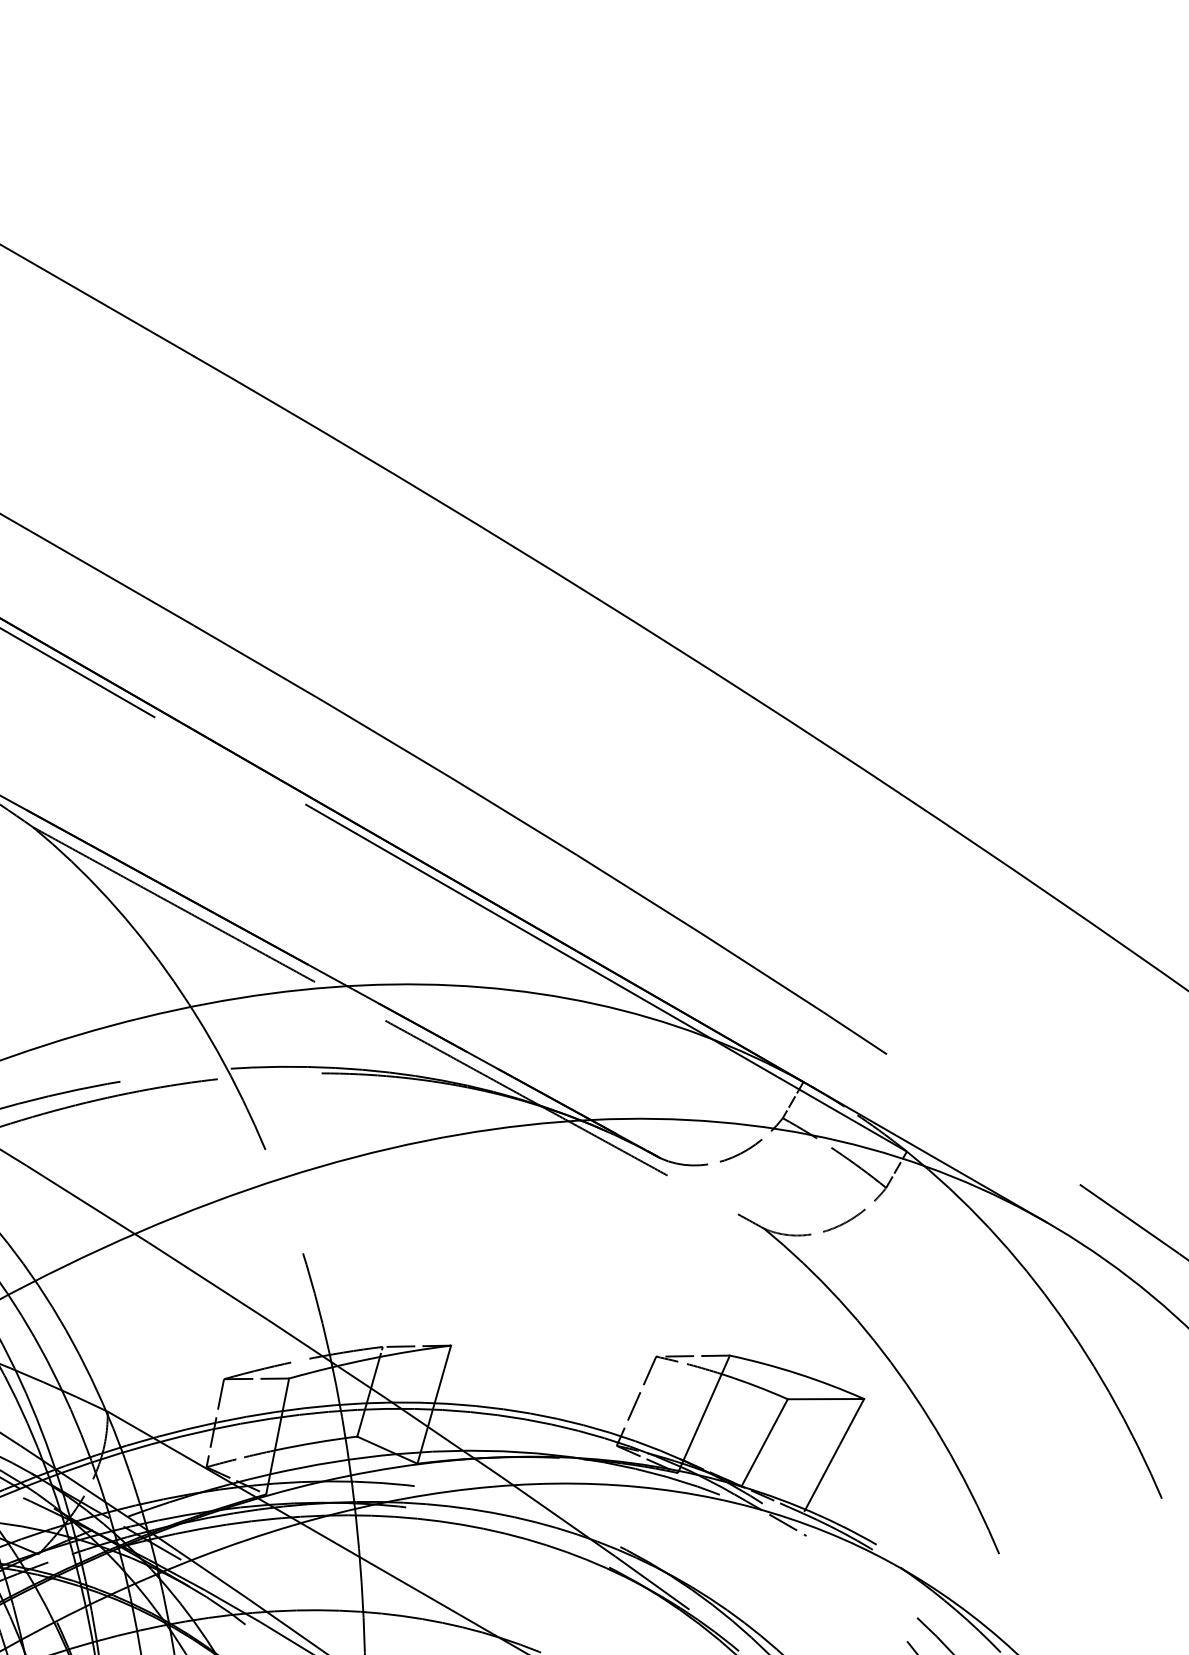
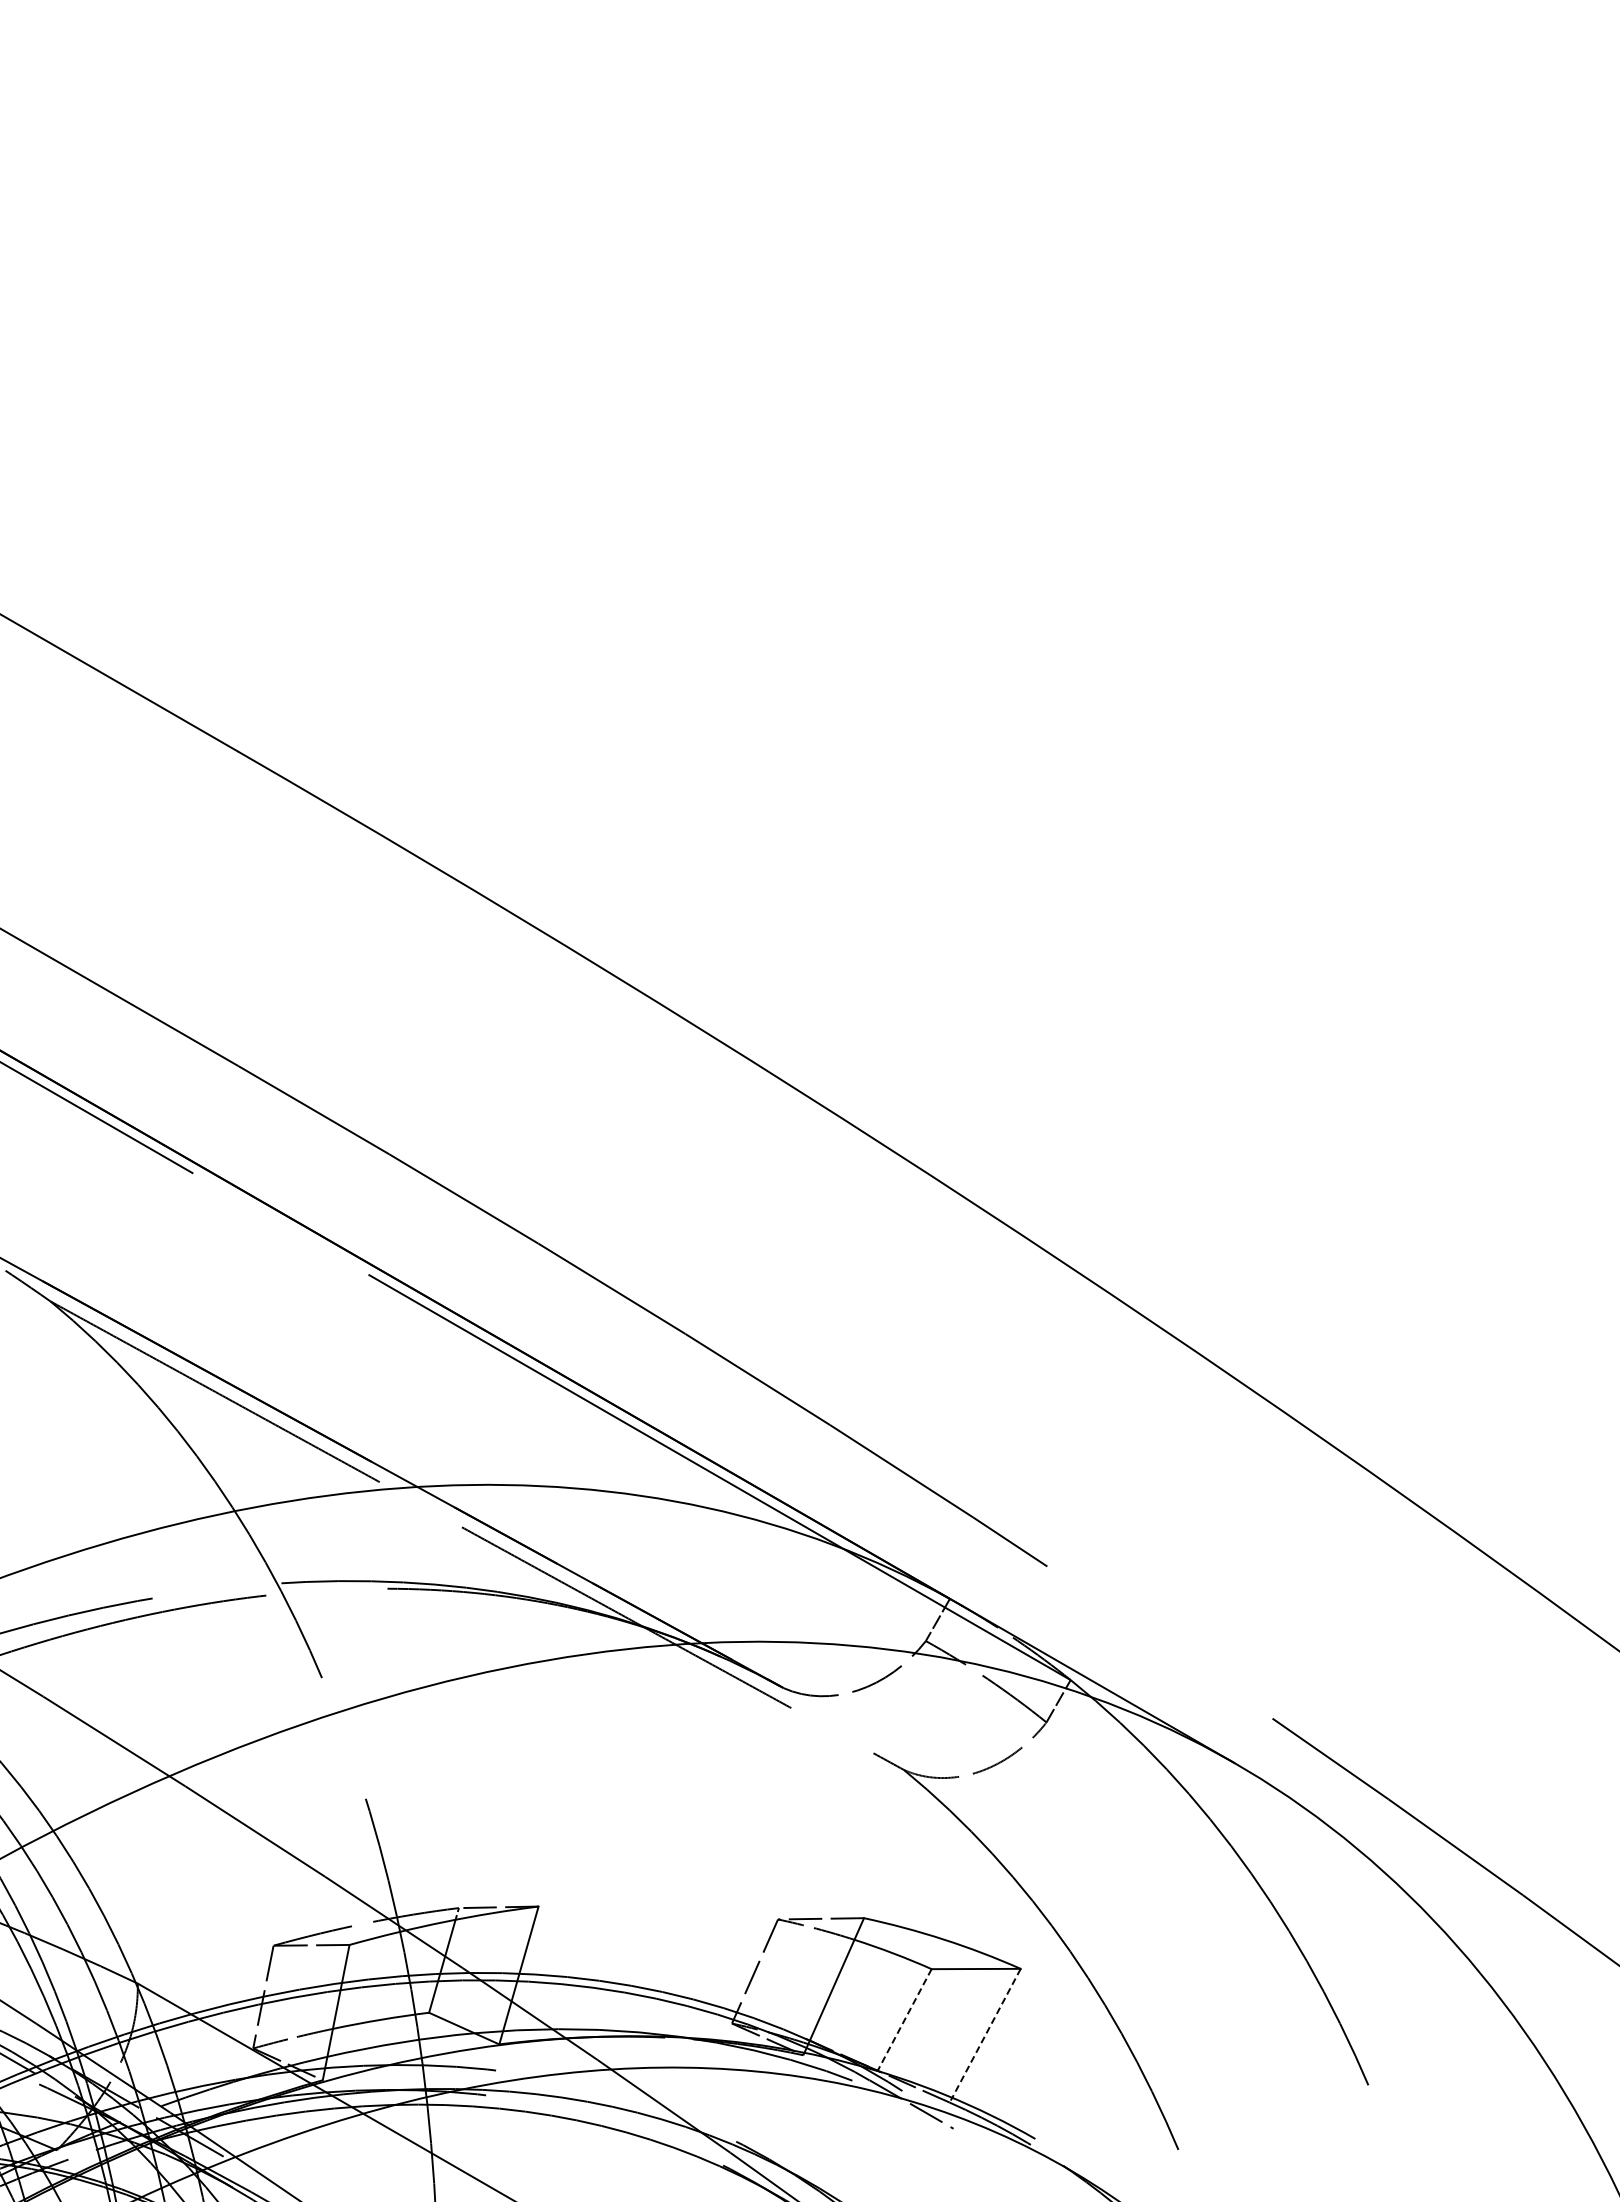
line: (764, 1443) -> (904, 2020), solid -> dashed
line: (834, 1454) -> (986, 2033), solid -> dashed

